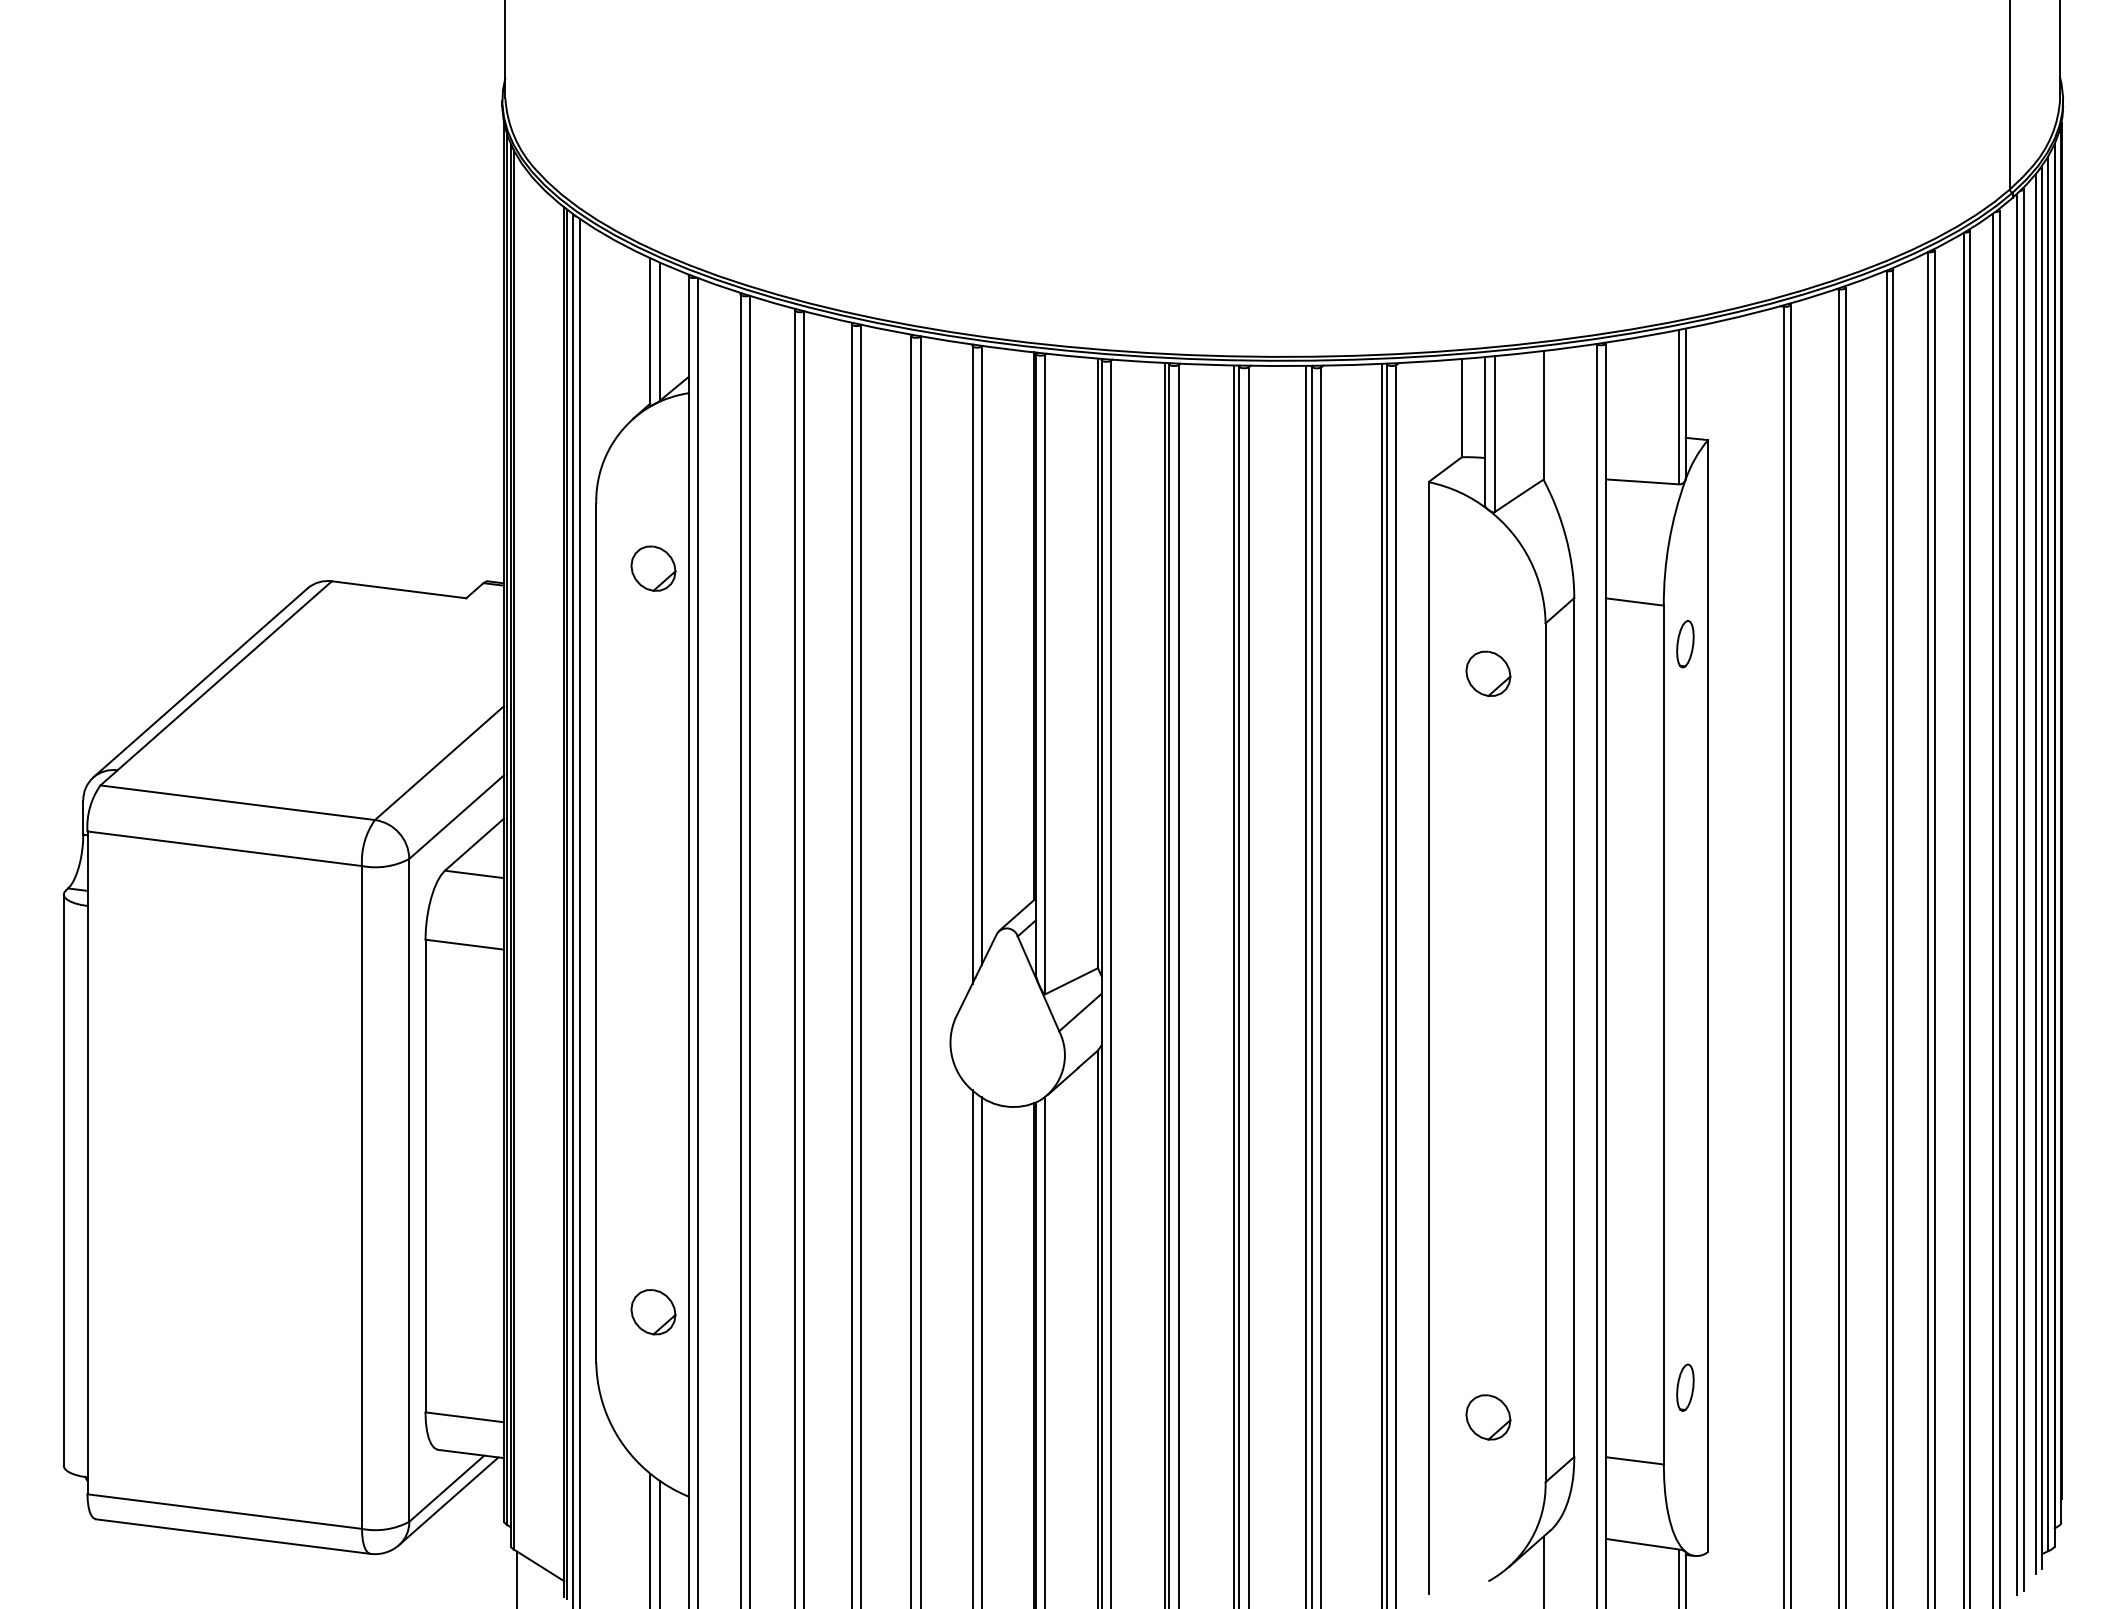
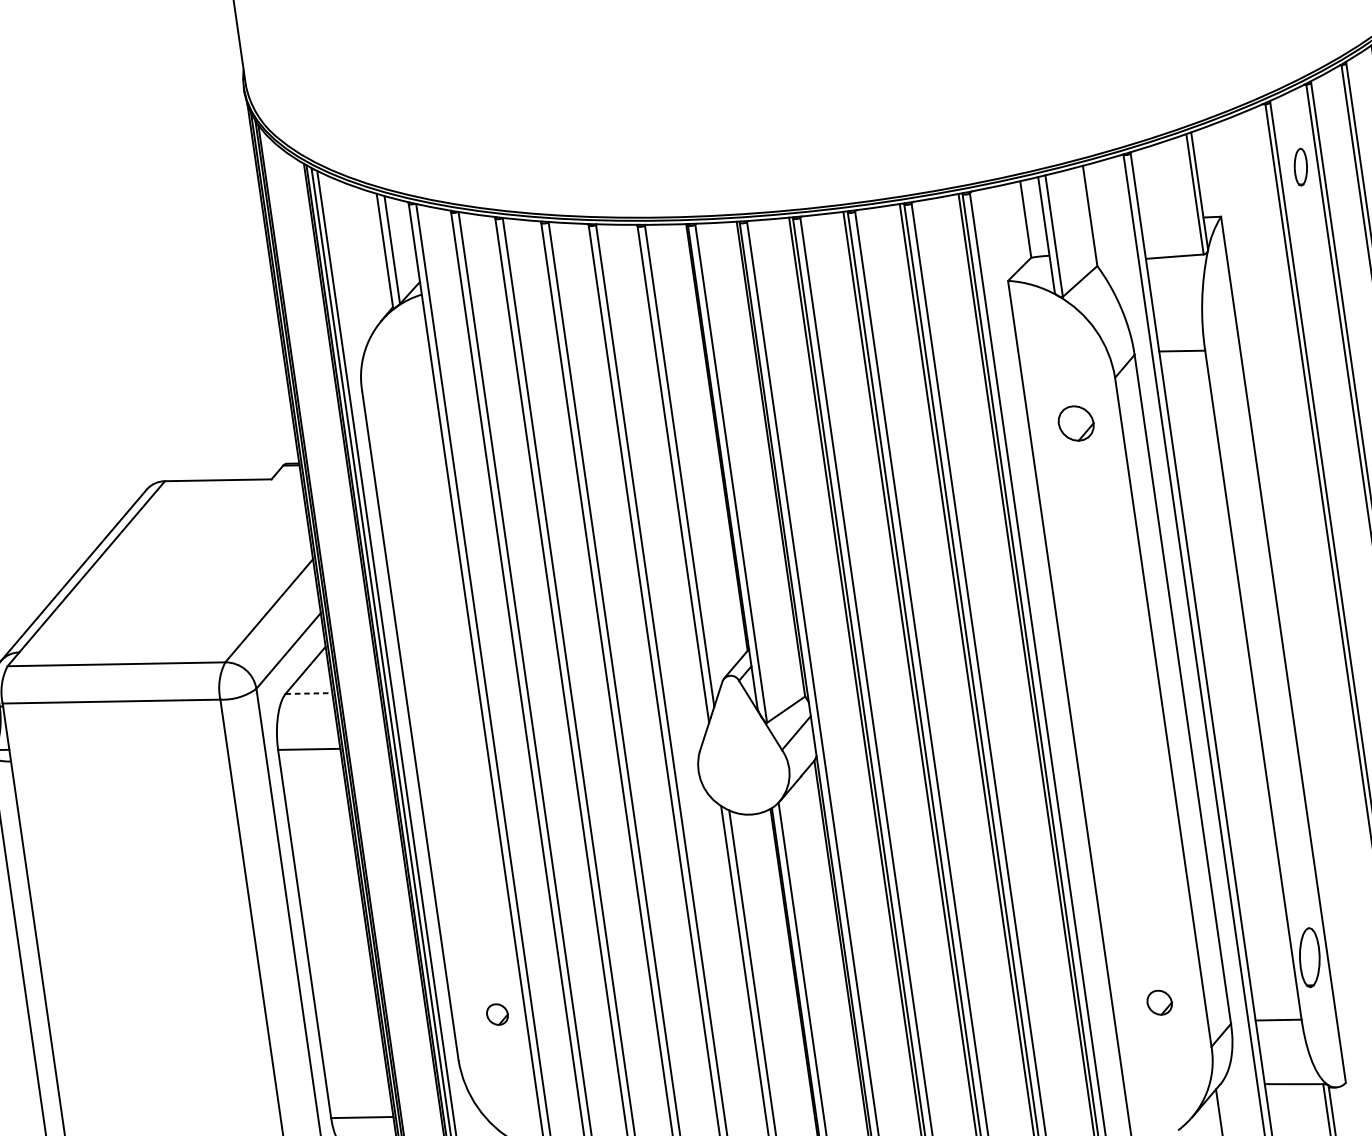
part: (653, 568) -> (414, 435), removed
part: (1685, 644) -> (1300, 167), moved
line: (474, 874) -> (308, 693), solid -> dashed
part: (653, 1312) -> (497, 1014), size x0.6
part: (1685, 1387) -> (1309, 957), size x1.6
part: (1488, 1417) -> (1159, 1002), size x0.7

